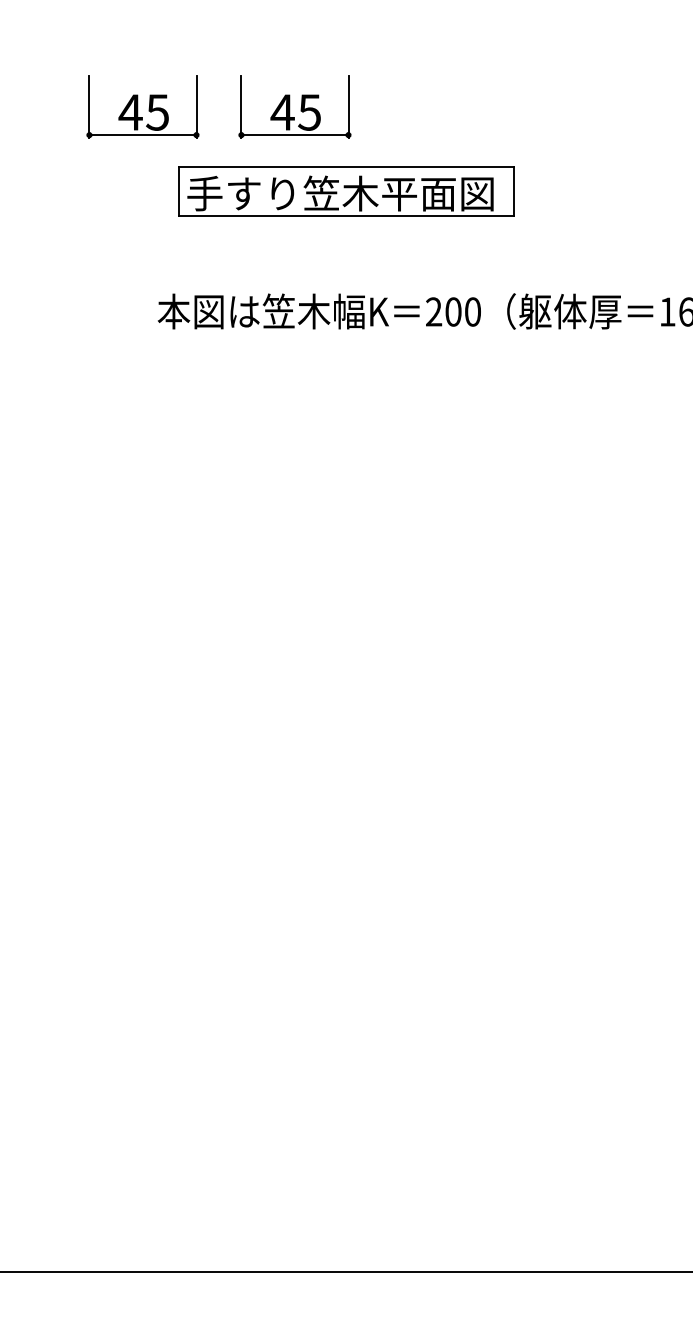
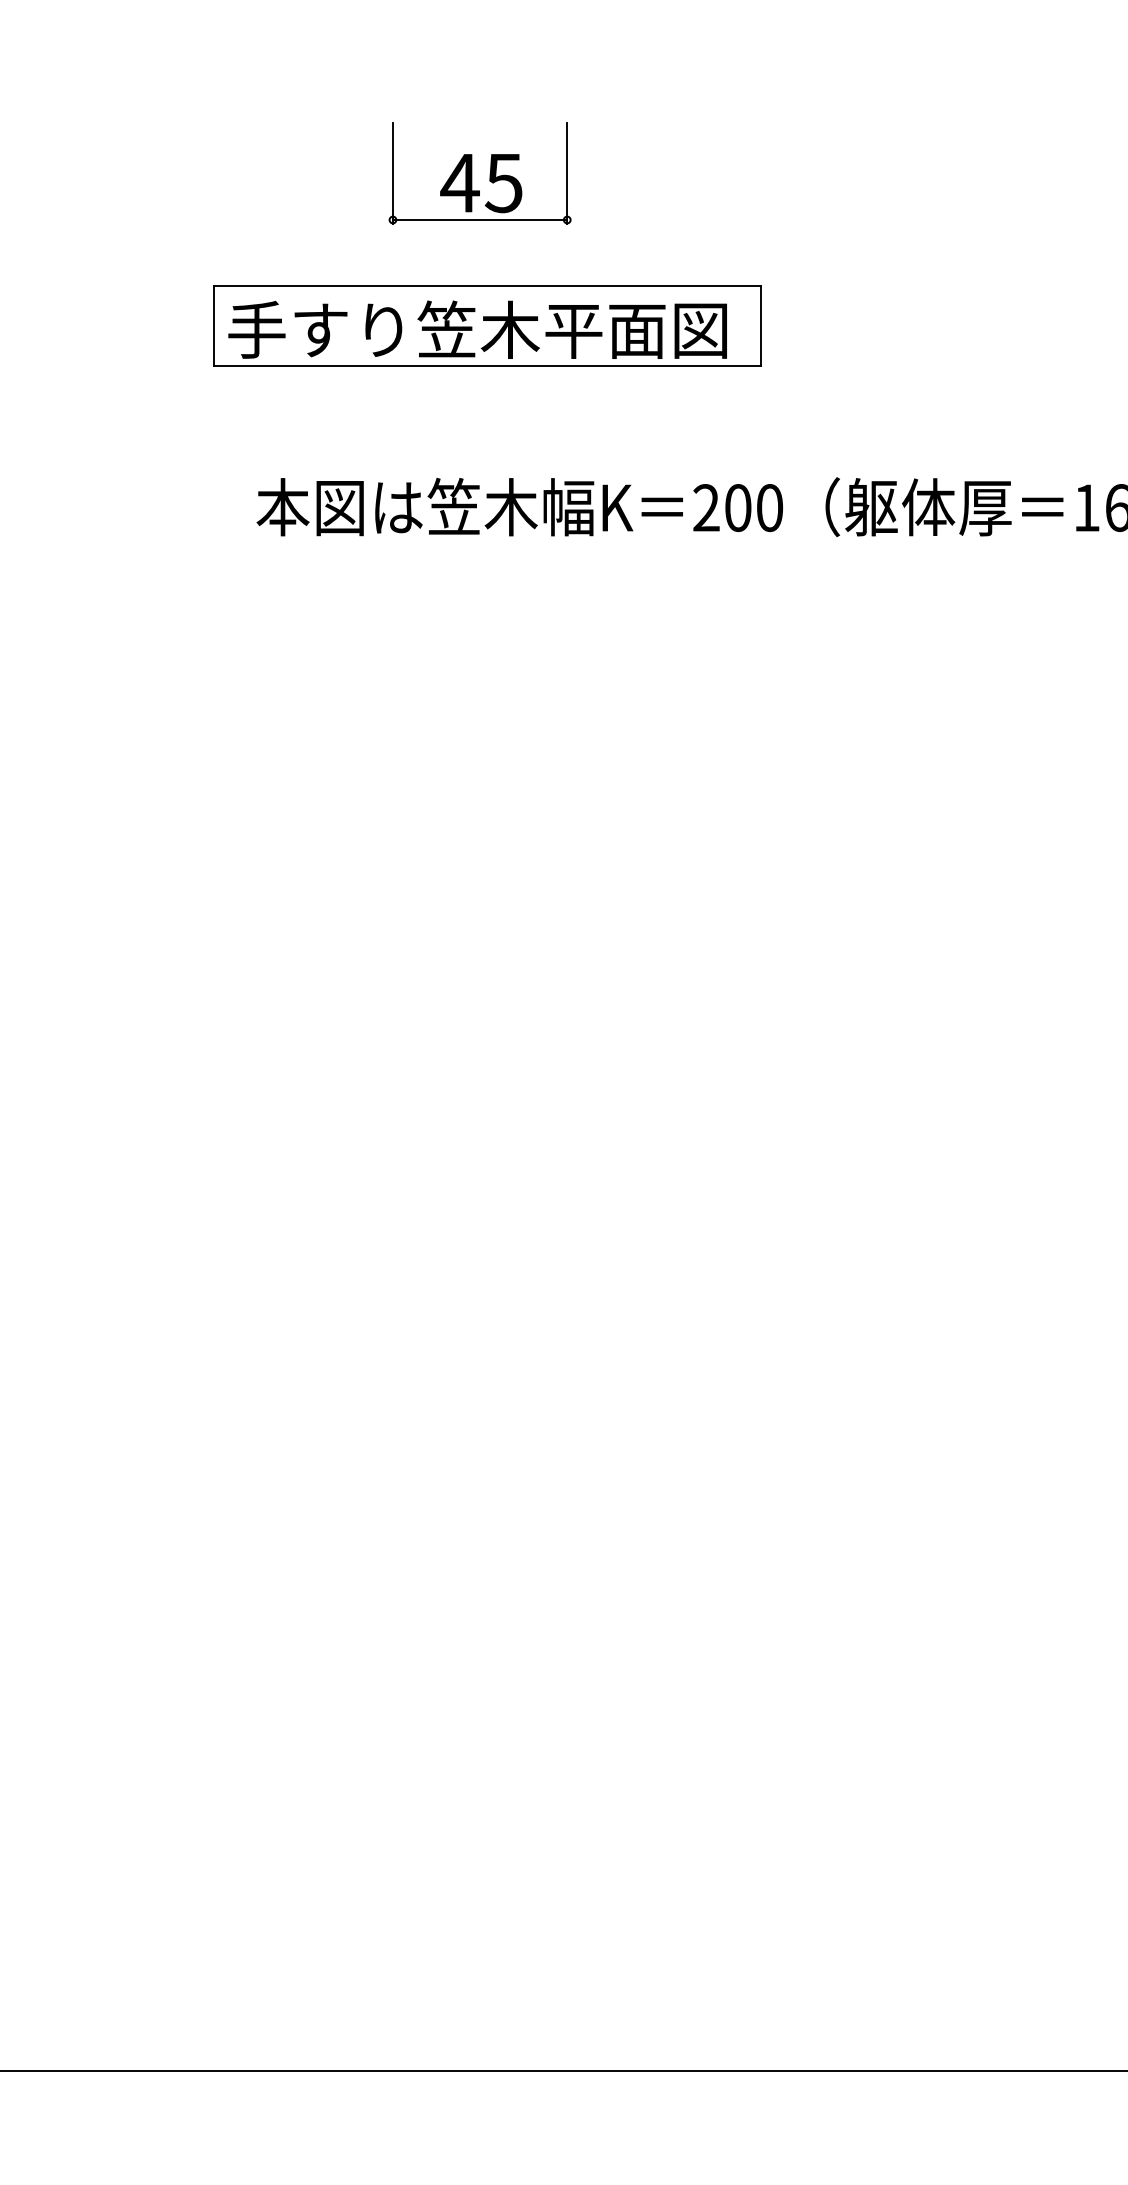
part: (142, 106) -> (231, 173), removed
part: (346, 191) -> (487, 326), moved

